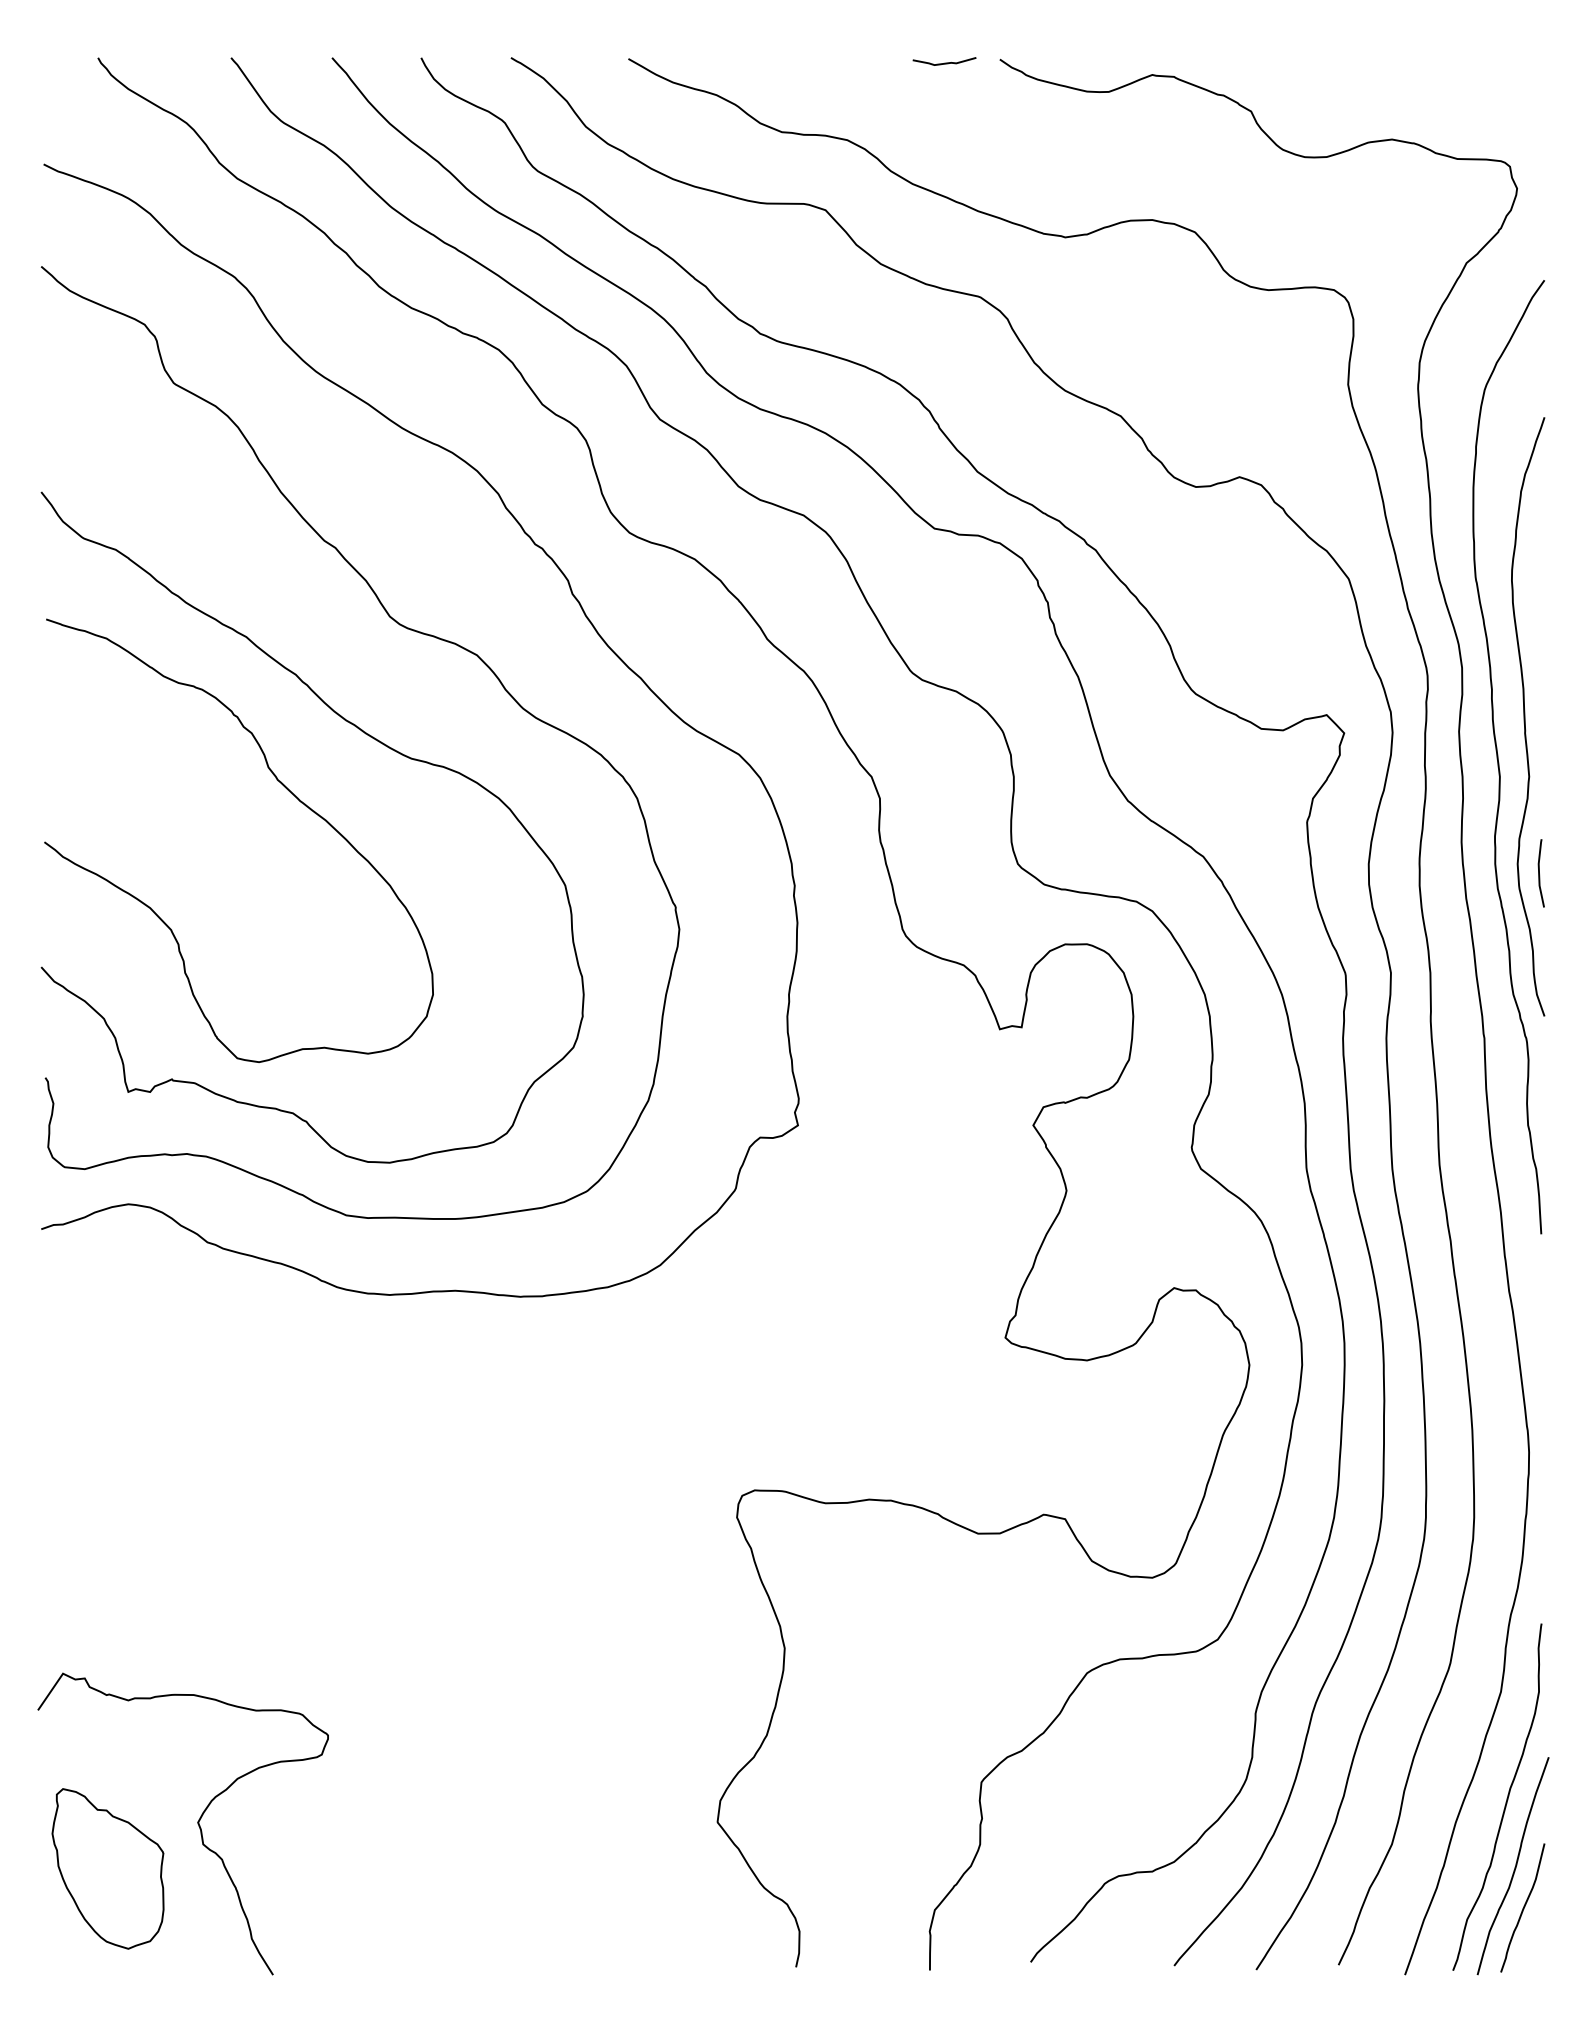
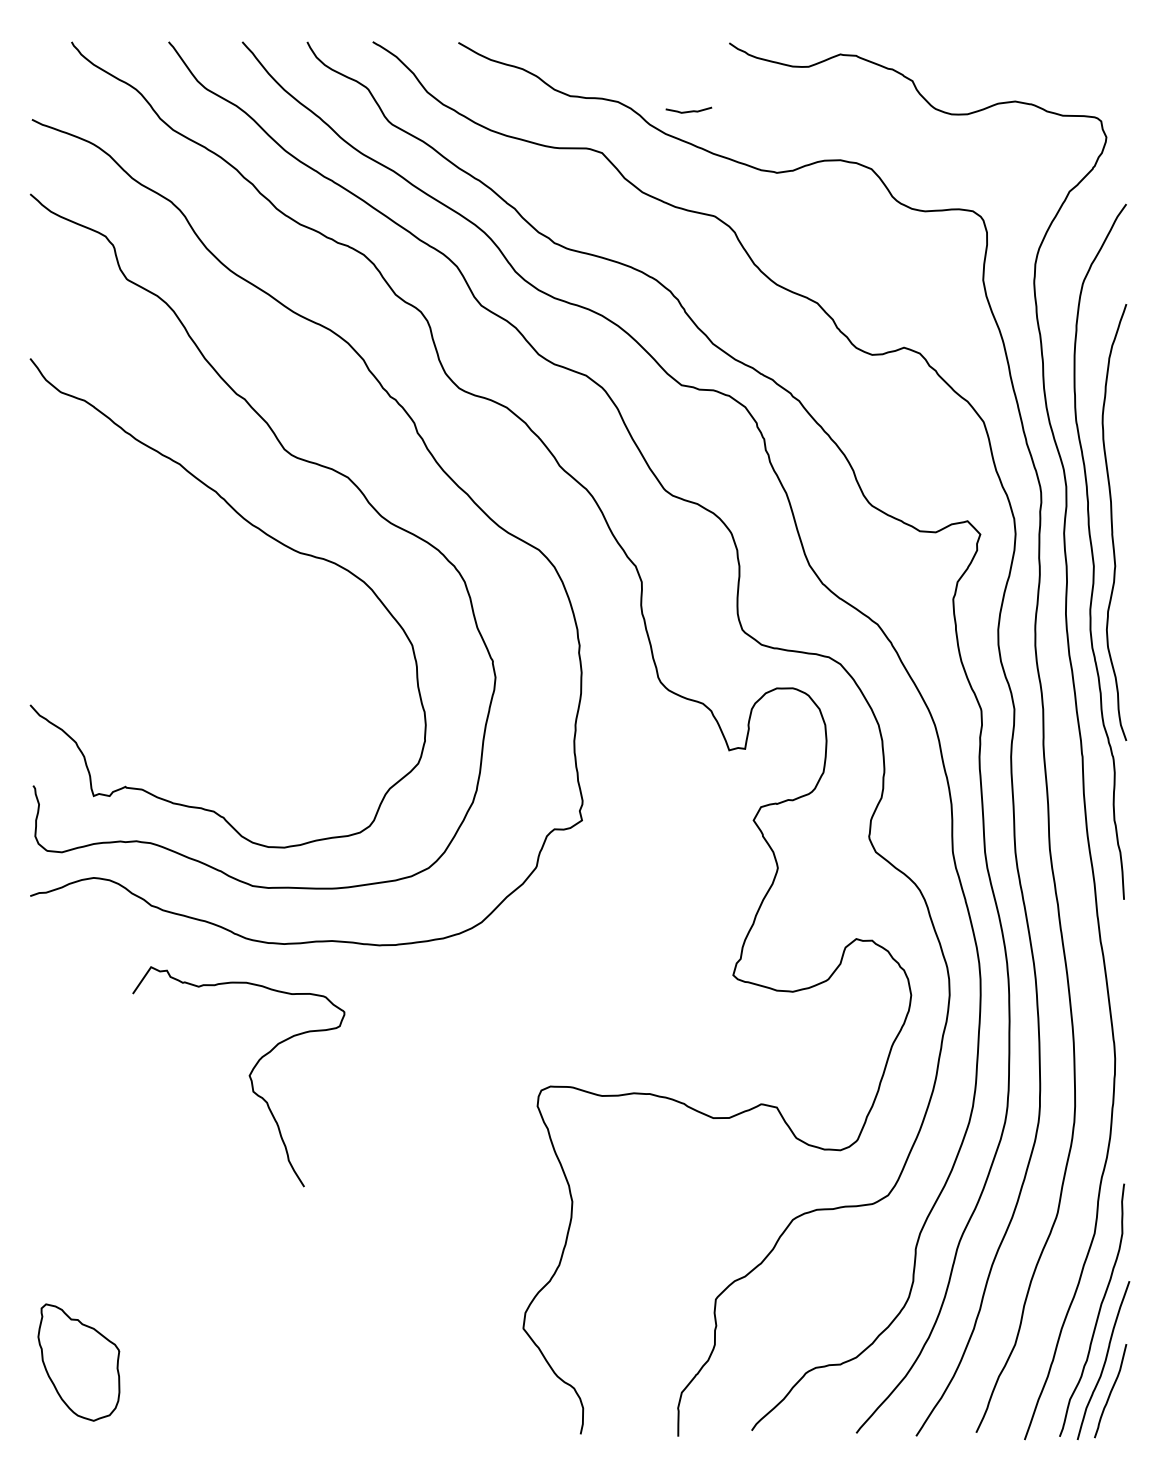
curve: (944, 62) -> (688, 110), moved
curve: (287, 790) -> (209, 576), removed
line: (1539, 873) -> (1122, 636), removed
curve: (197, 1823) -> (249, 1076), moved

